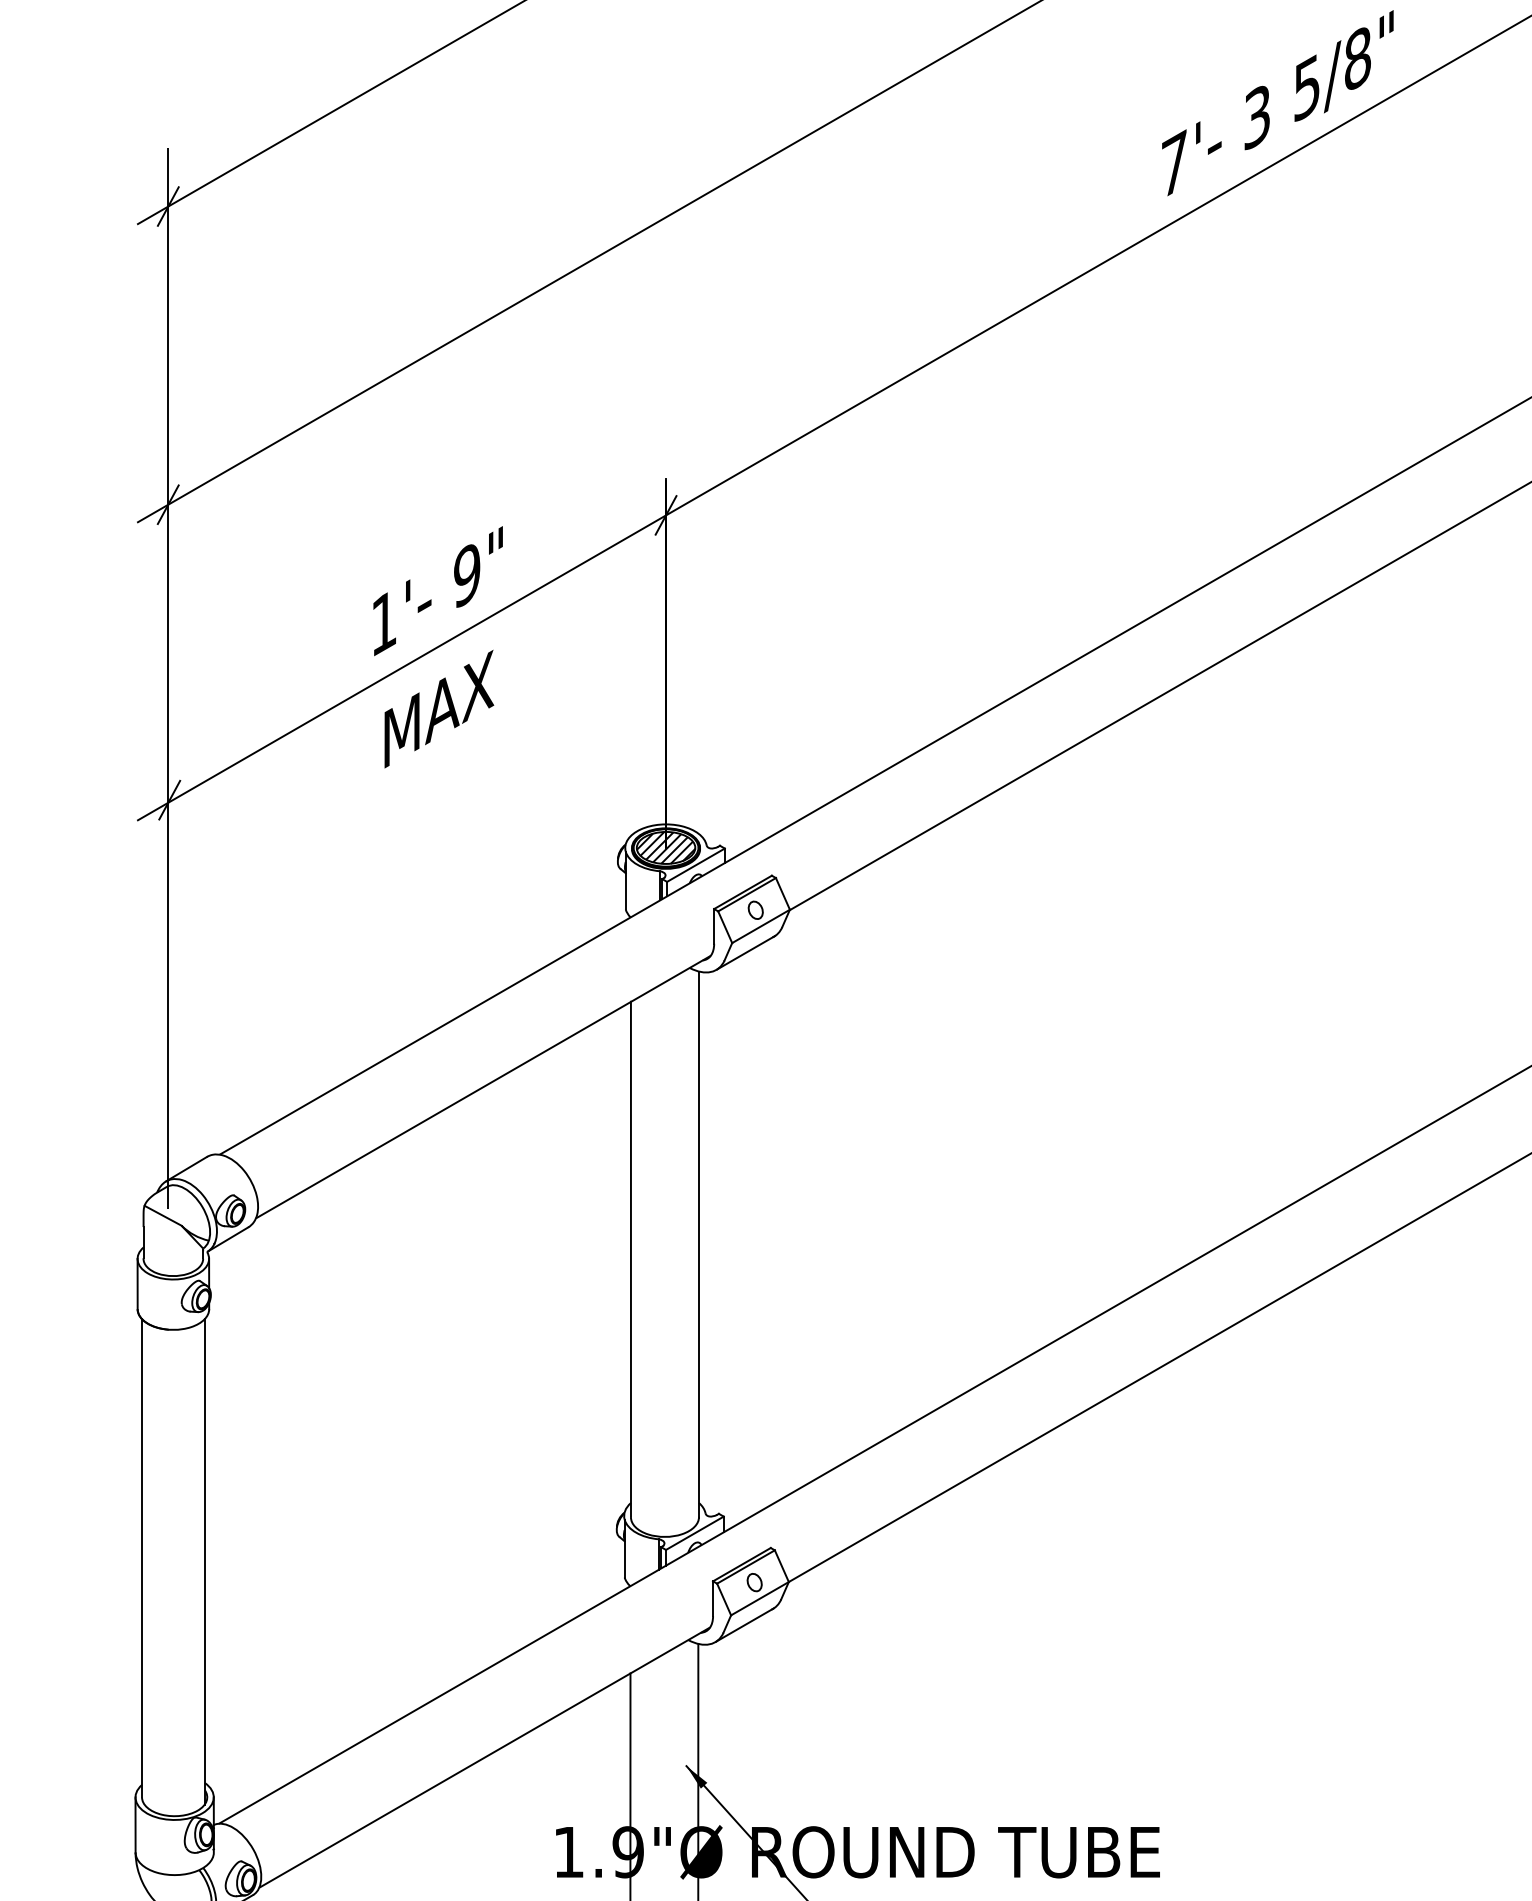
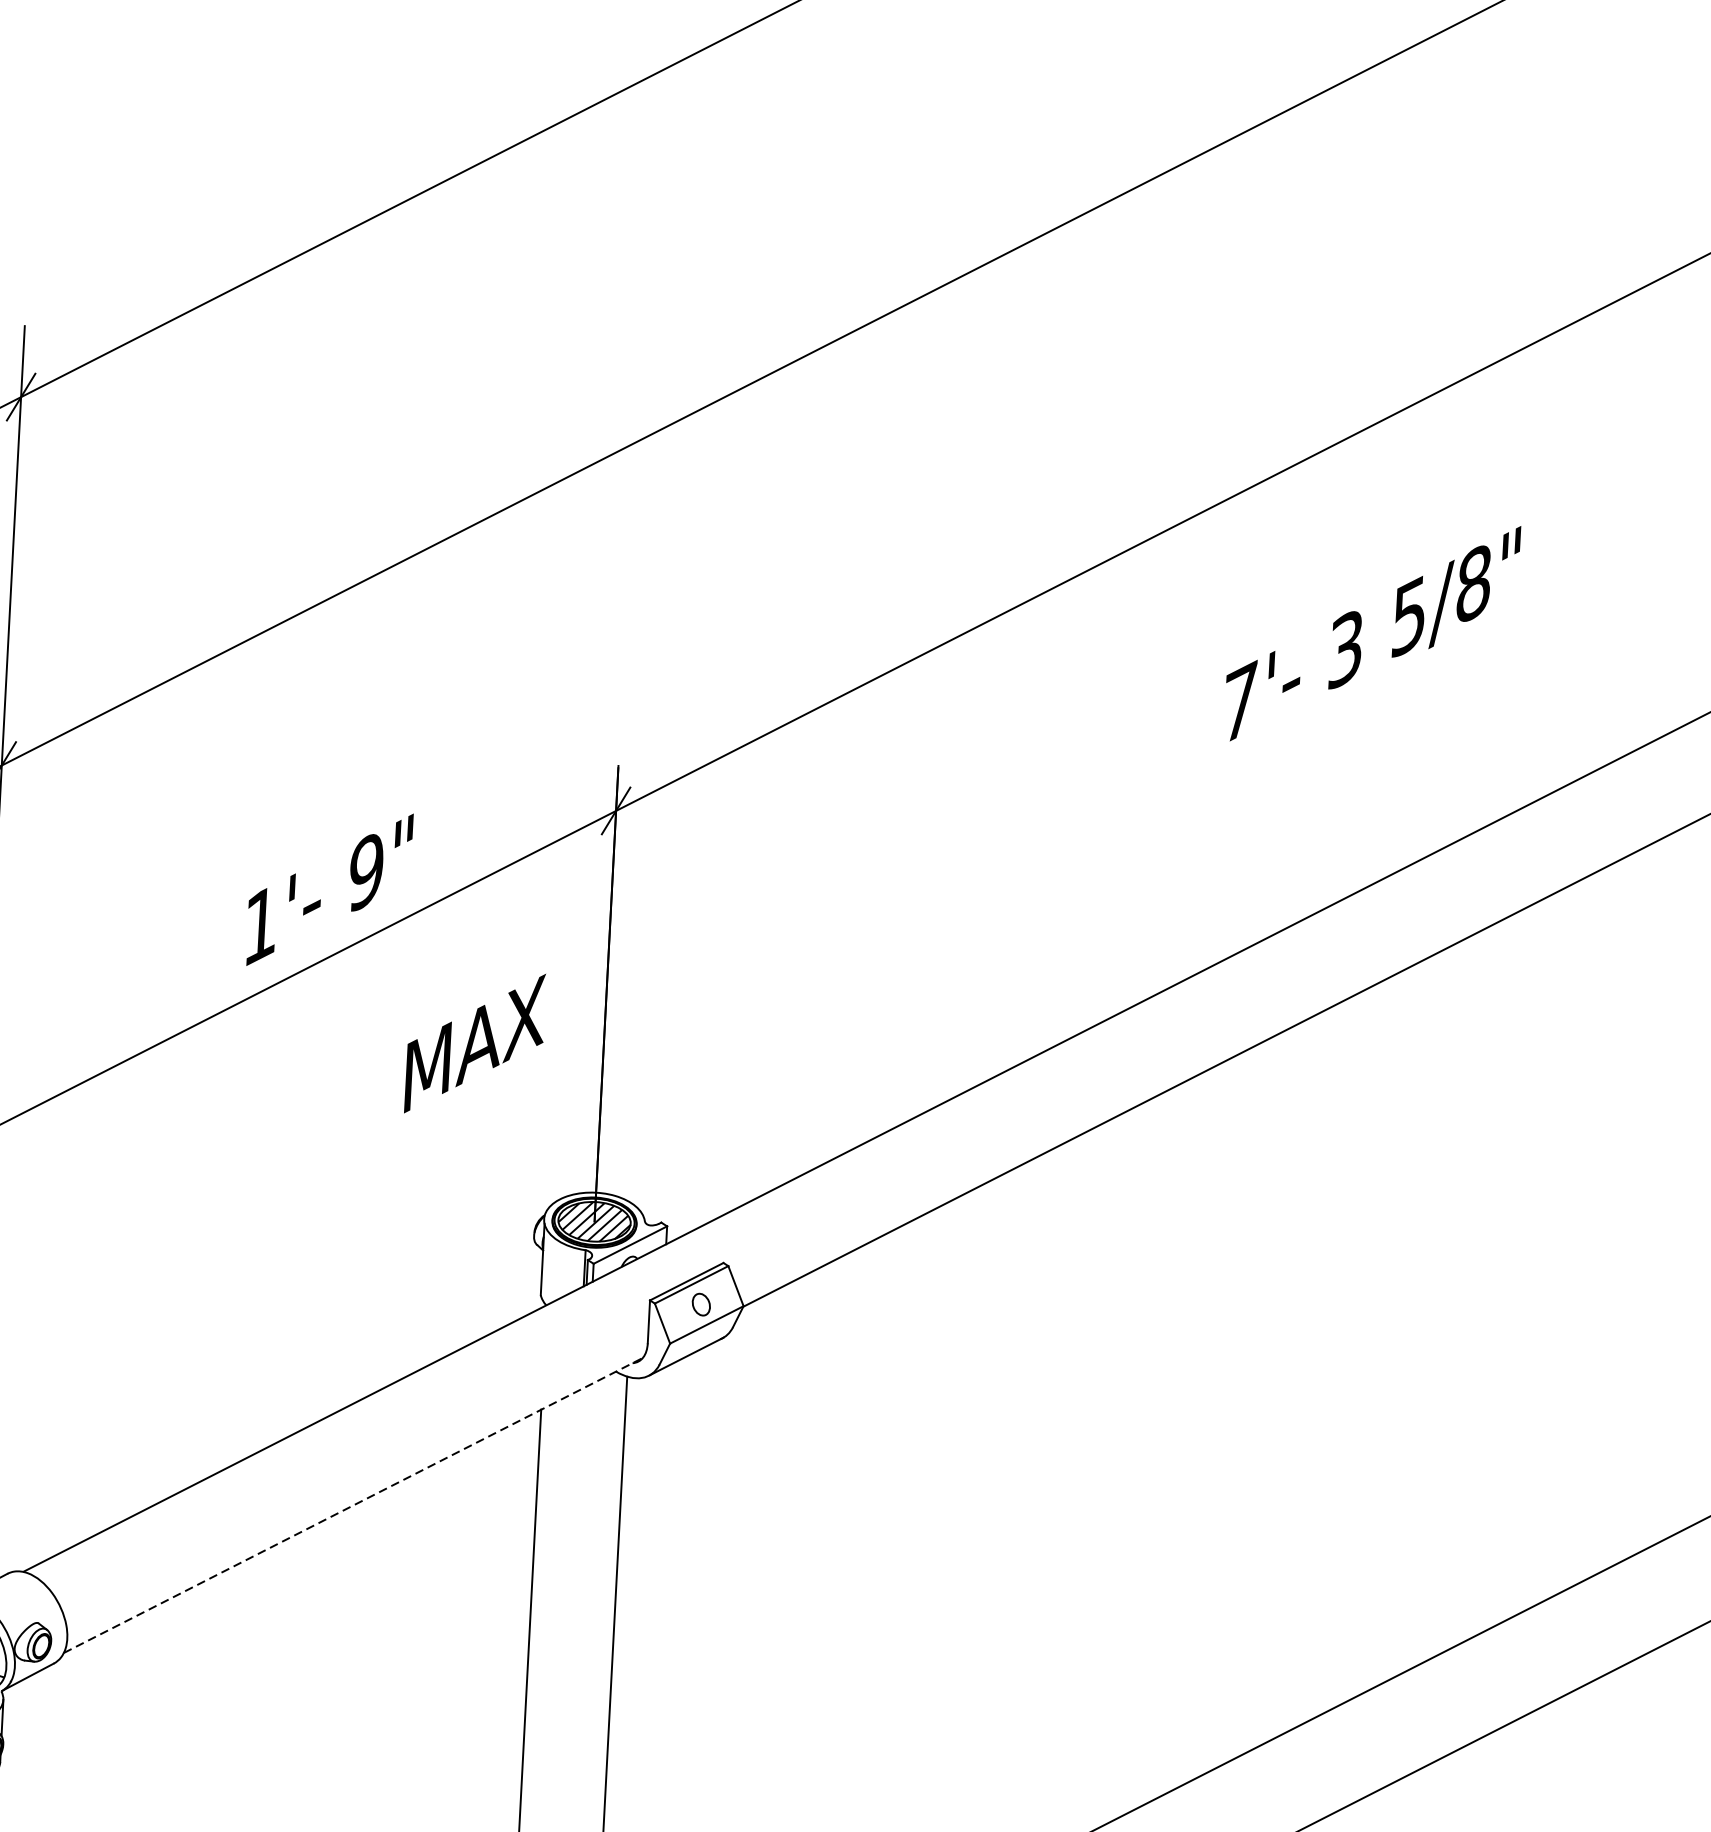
text: (1277, 103) -> (1371, 633), moved
text: (439, 708) -> (475, 1042), moved
line: (483, 1087) -> (353, 1505), solid -> dashed

